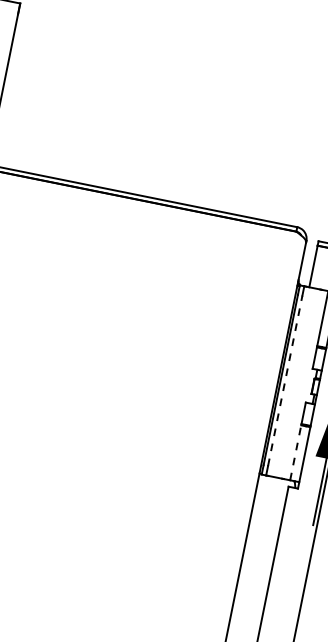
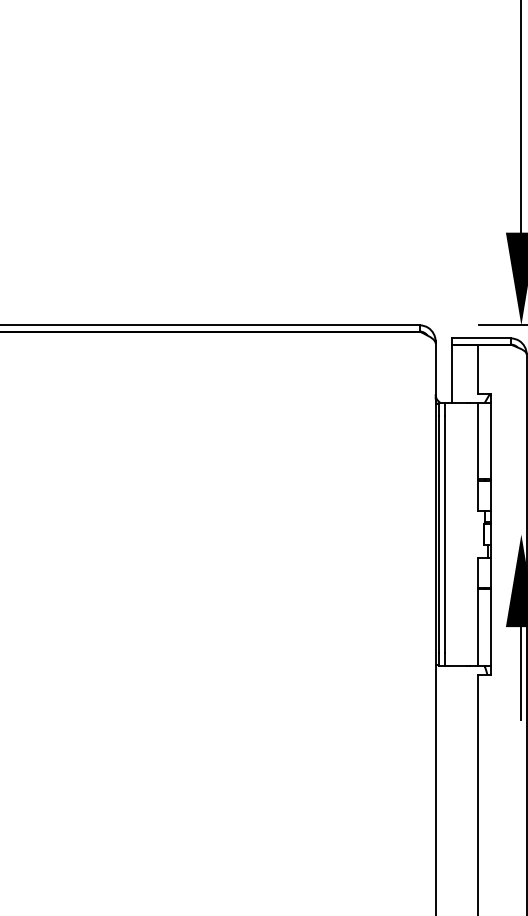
line: (285, 381) -> (445, 534), dashed -> solid
line: (295, 452) -> (478, 627), dashed -> solid

